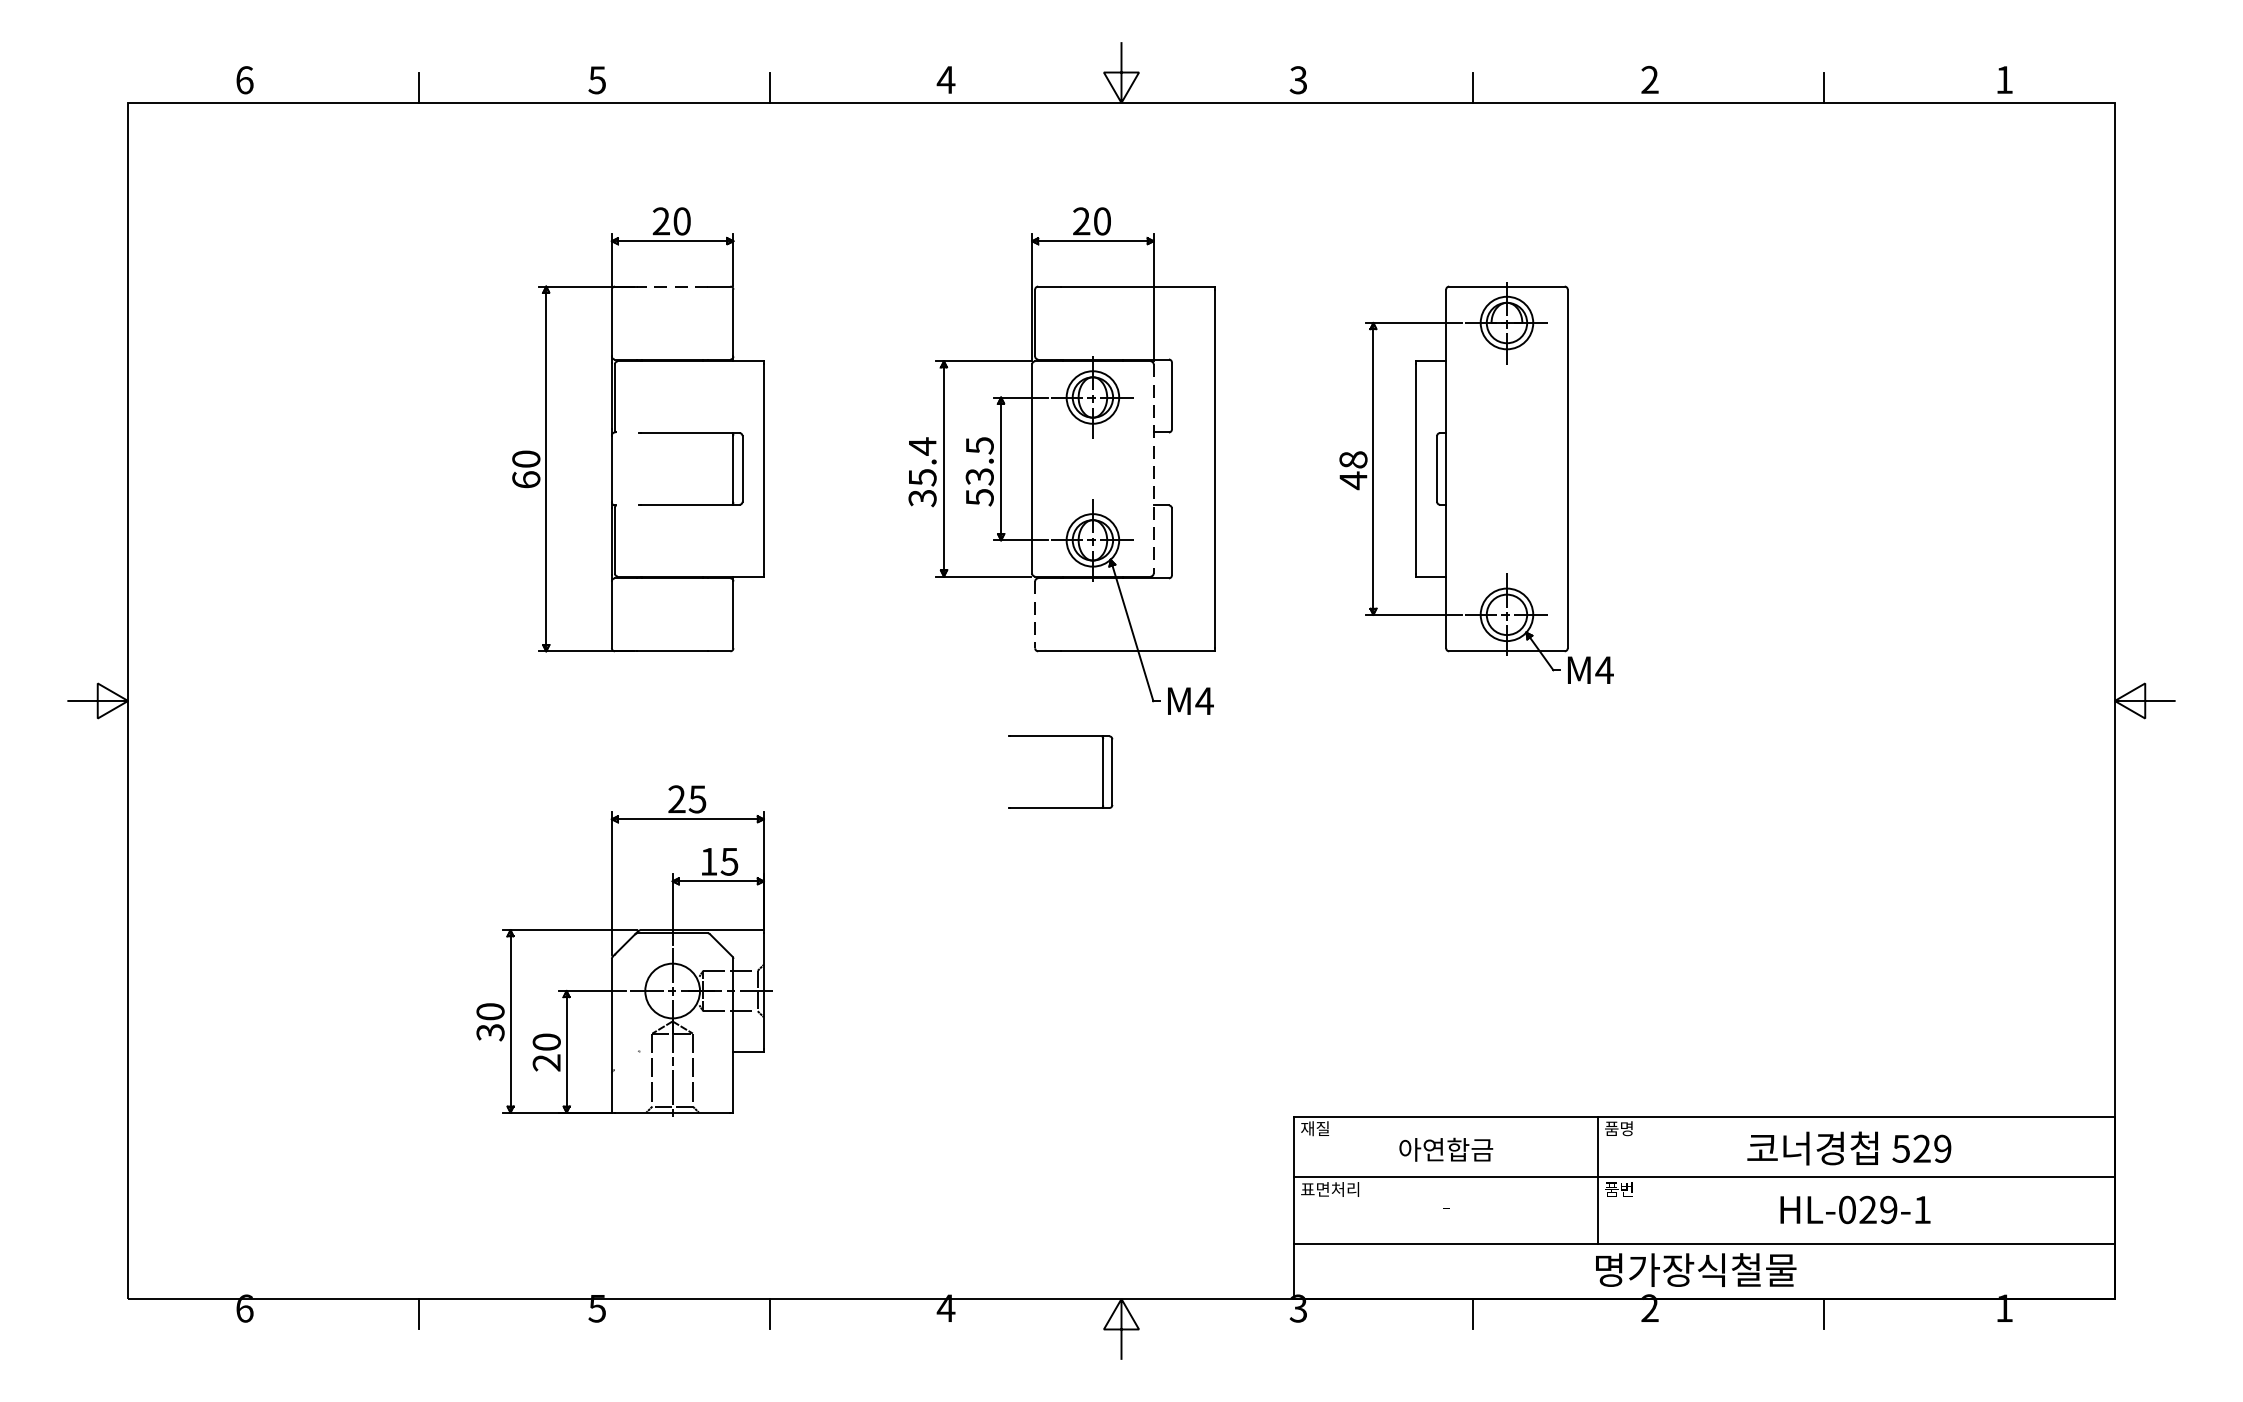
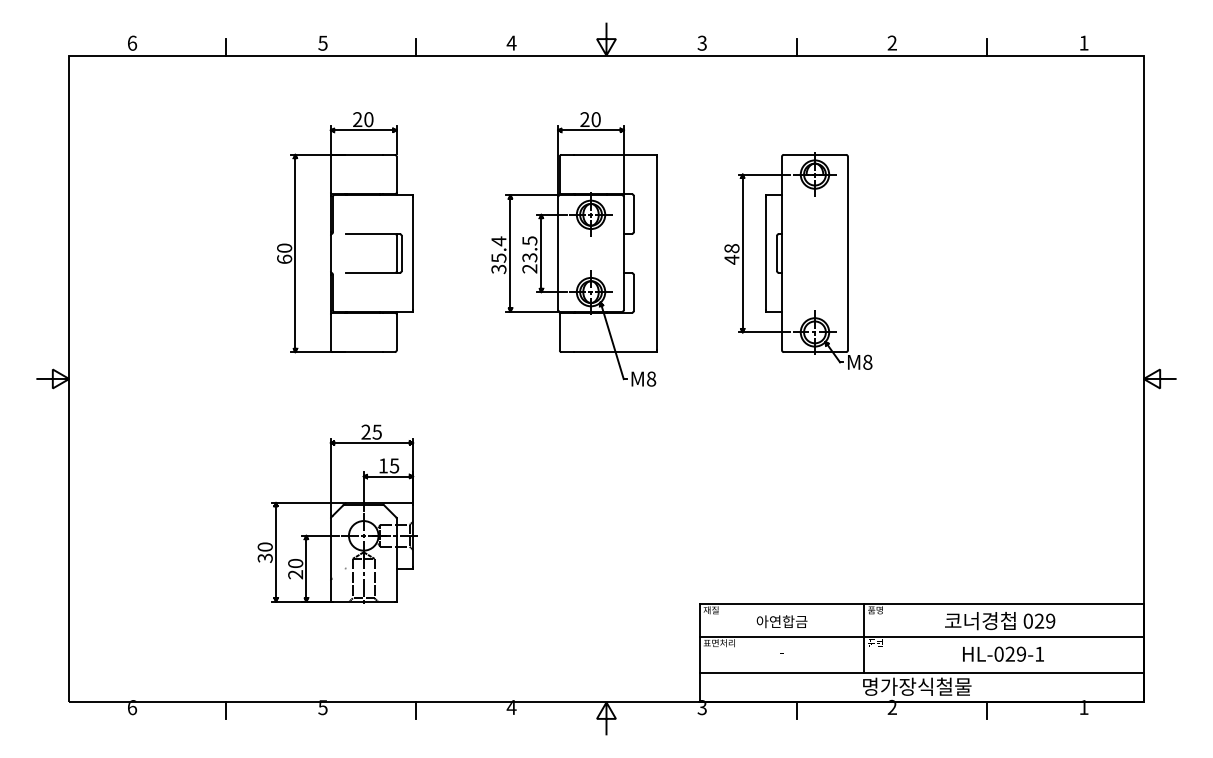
line: (672, 285) -> (363, 154), dashed -> solid
line: (1152, 468) -> (623, 253), dashed -> solid
text: (979, 496) -> (529, 268), 53.5 -> 23.5
line: (1034, 615) -> (559, 332), dashed -> solid
text: (1604, 668) -> (867, 361), M4 -> M8
text: (1204, 700) -> (651, 378), M4 -> M8
part: (1060, 737) -> (573, 398), removed
text: (1899, 1147) -> (1027, 620), 529 -> 029

